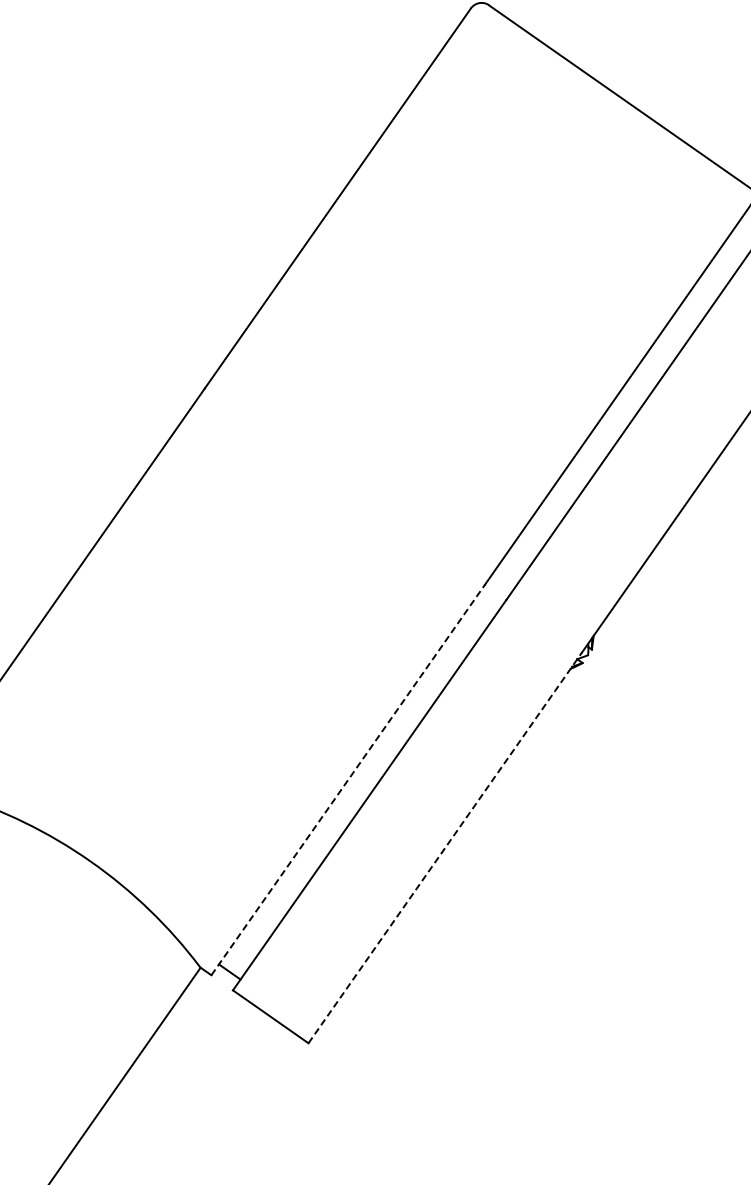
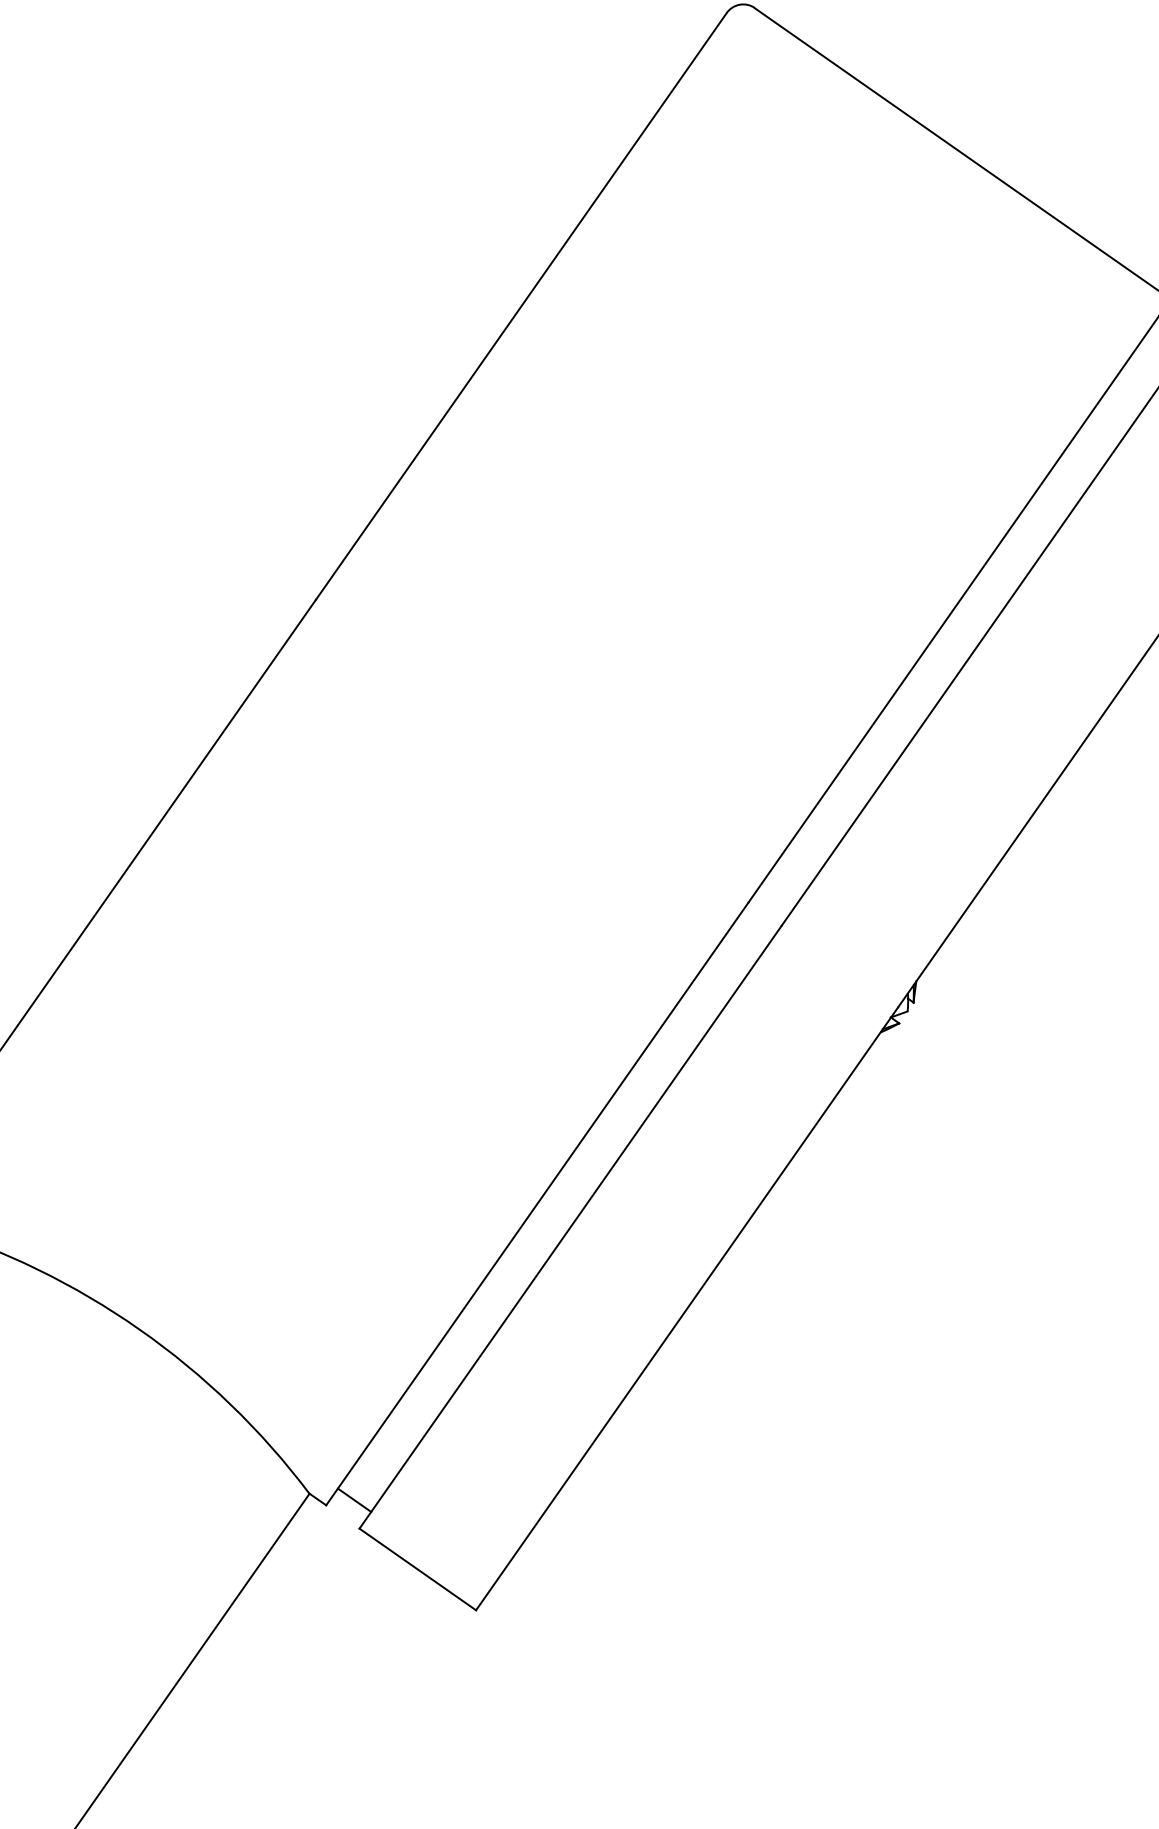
line: (348, 779) -> (537, 1203), dashed -> solid
line: (445, 847) -> (687, 1308), dashed -> solid

